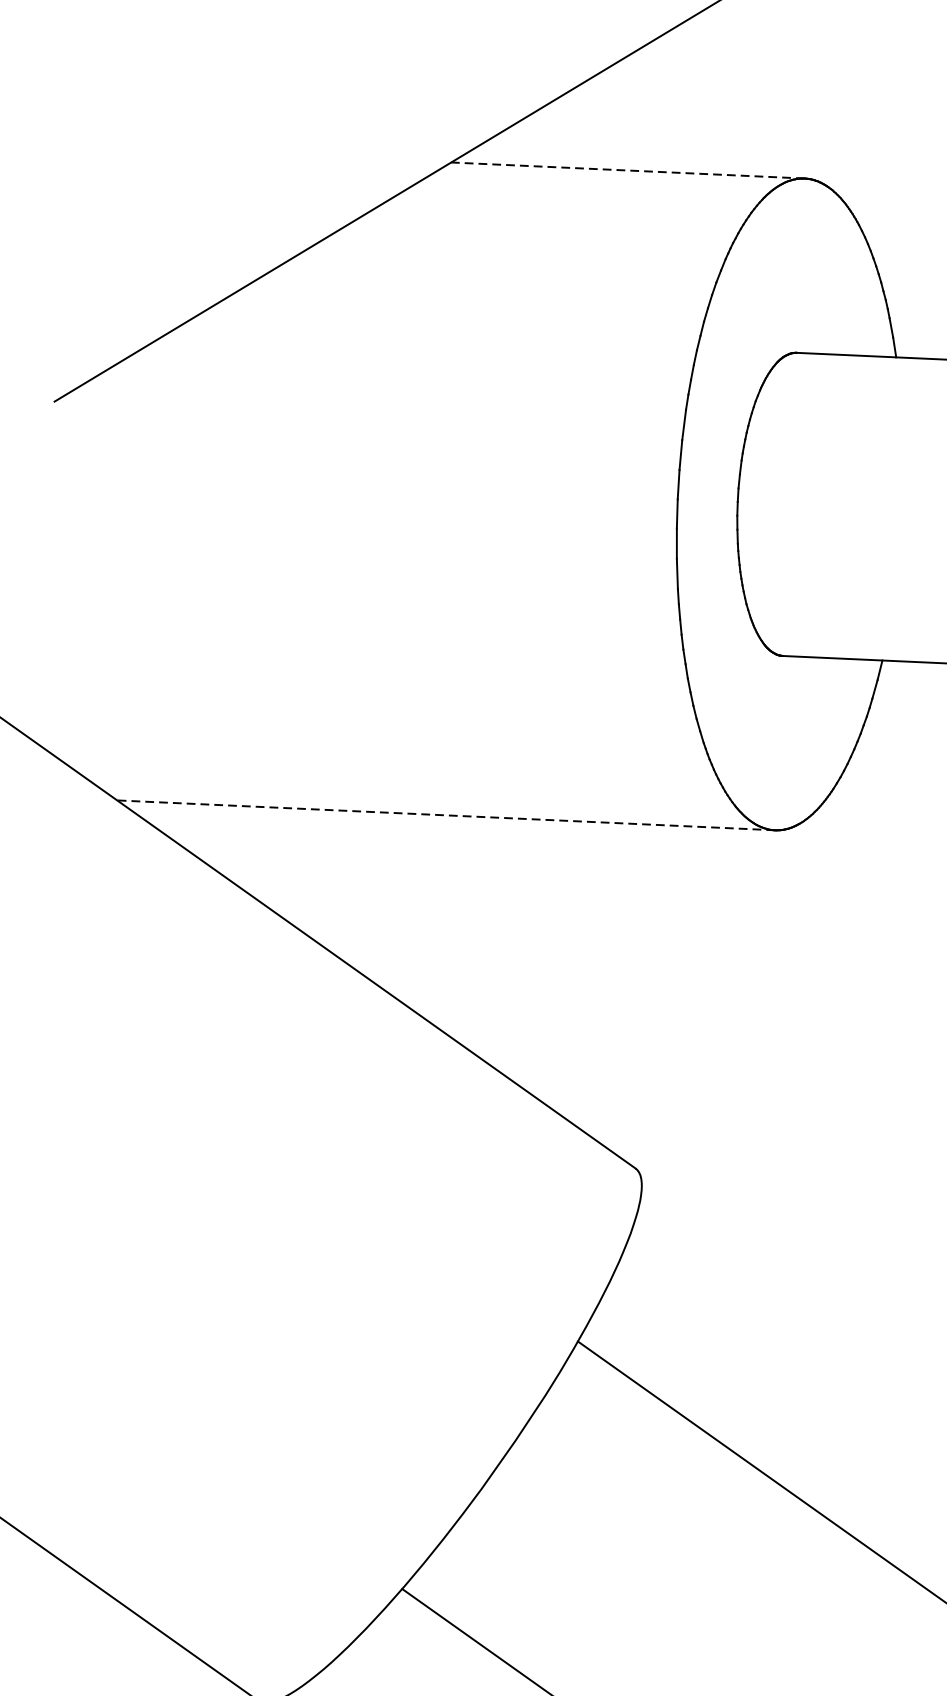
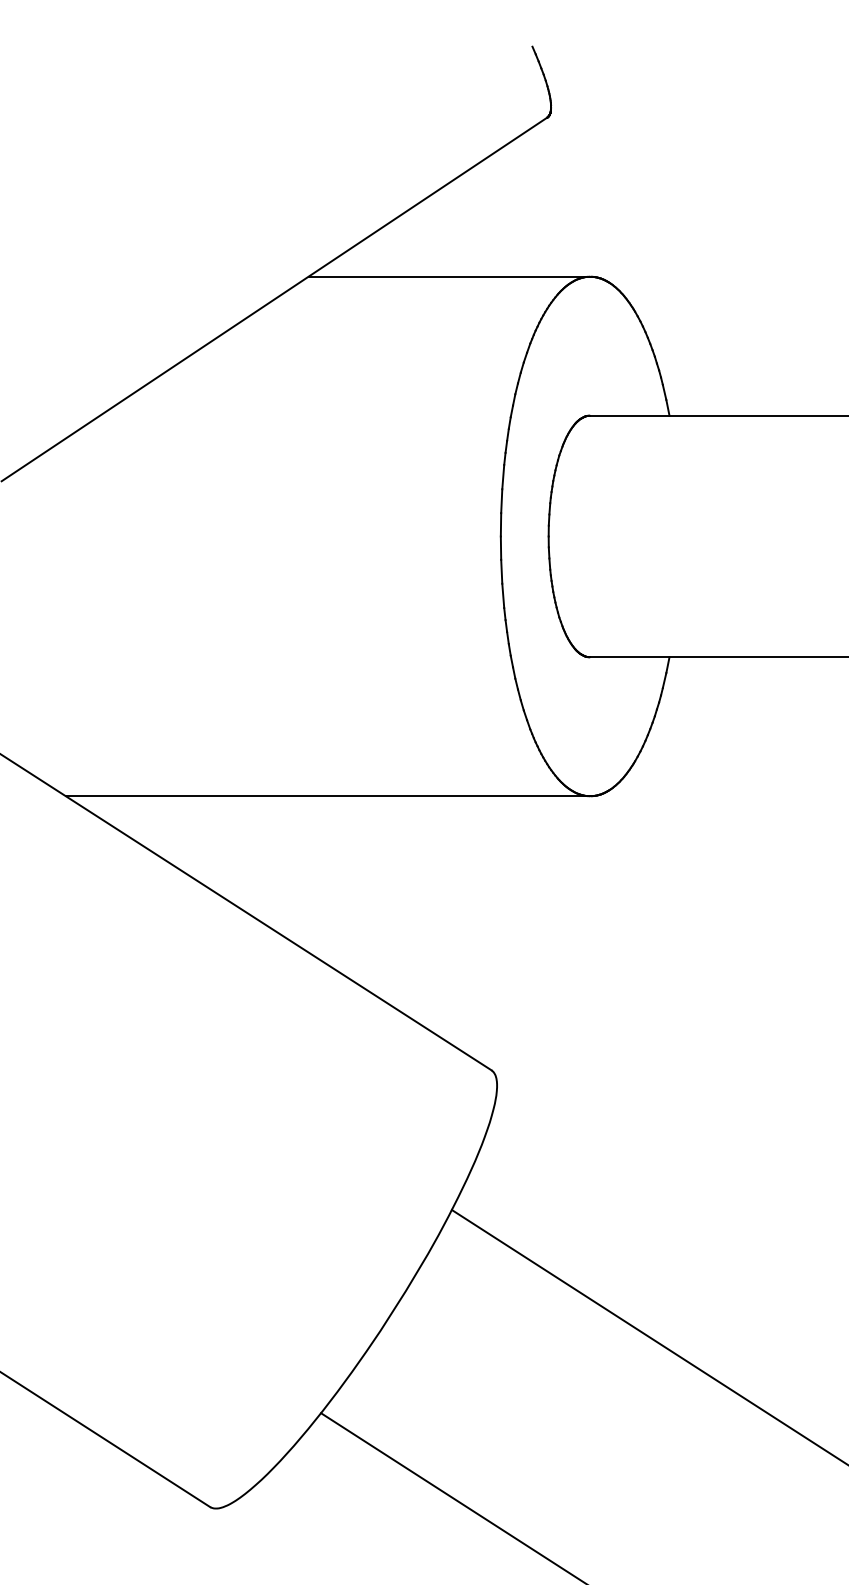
line: (628, 170) -> (449, 276), dashed -> solid
line: (445, 815) -> (327, 796), dashed -> solid

